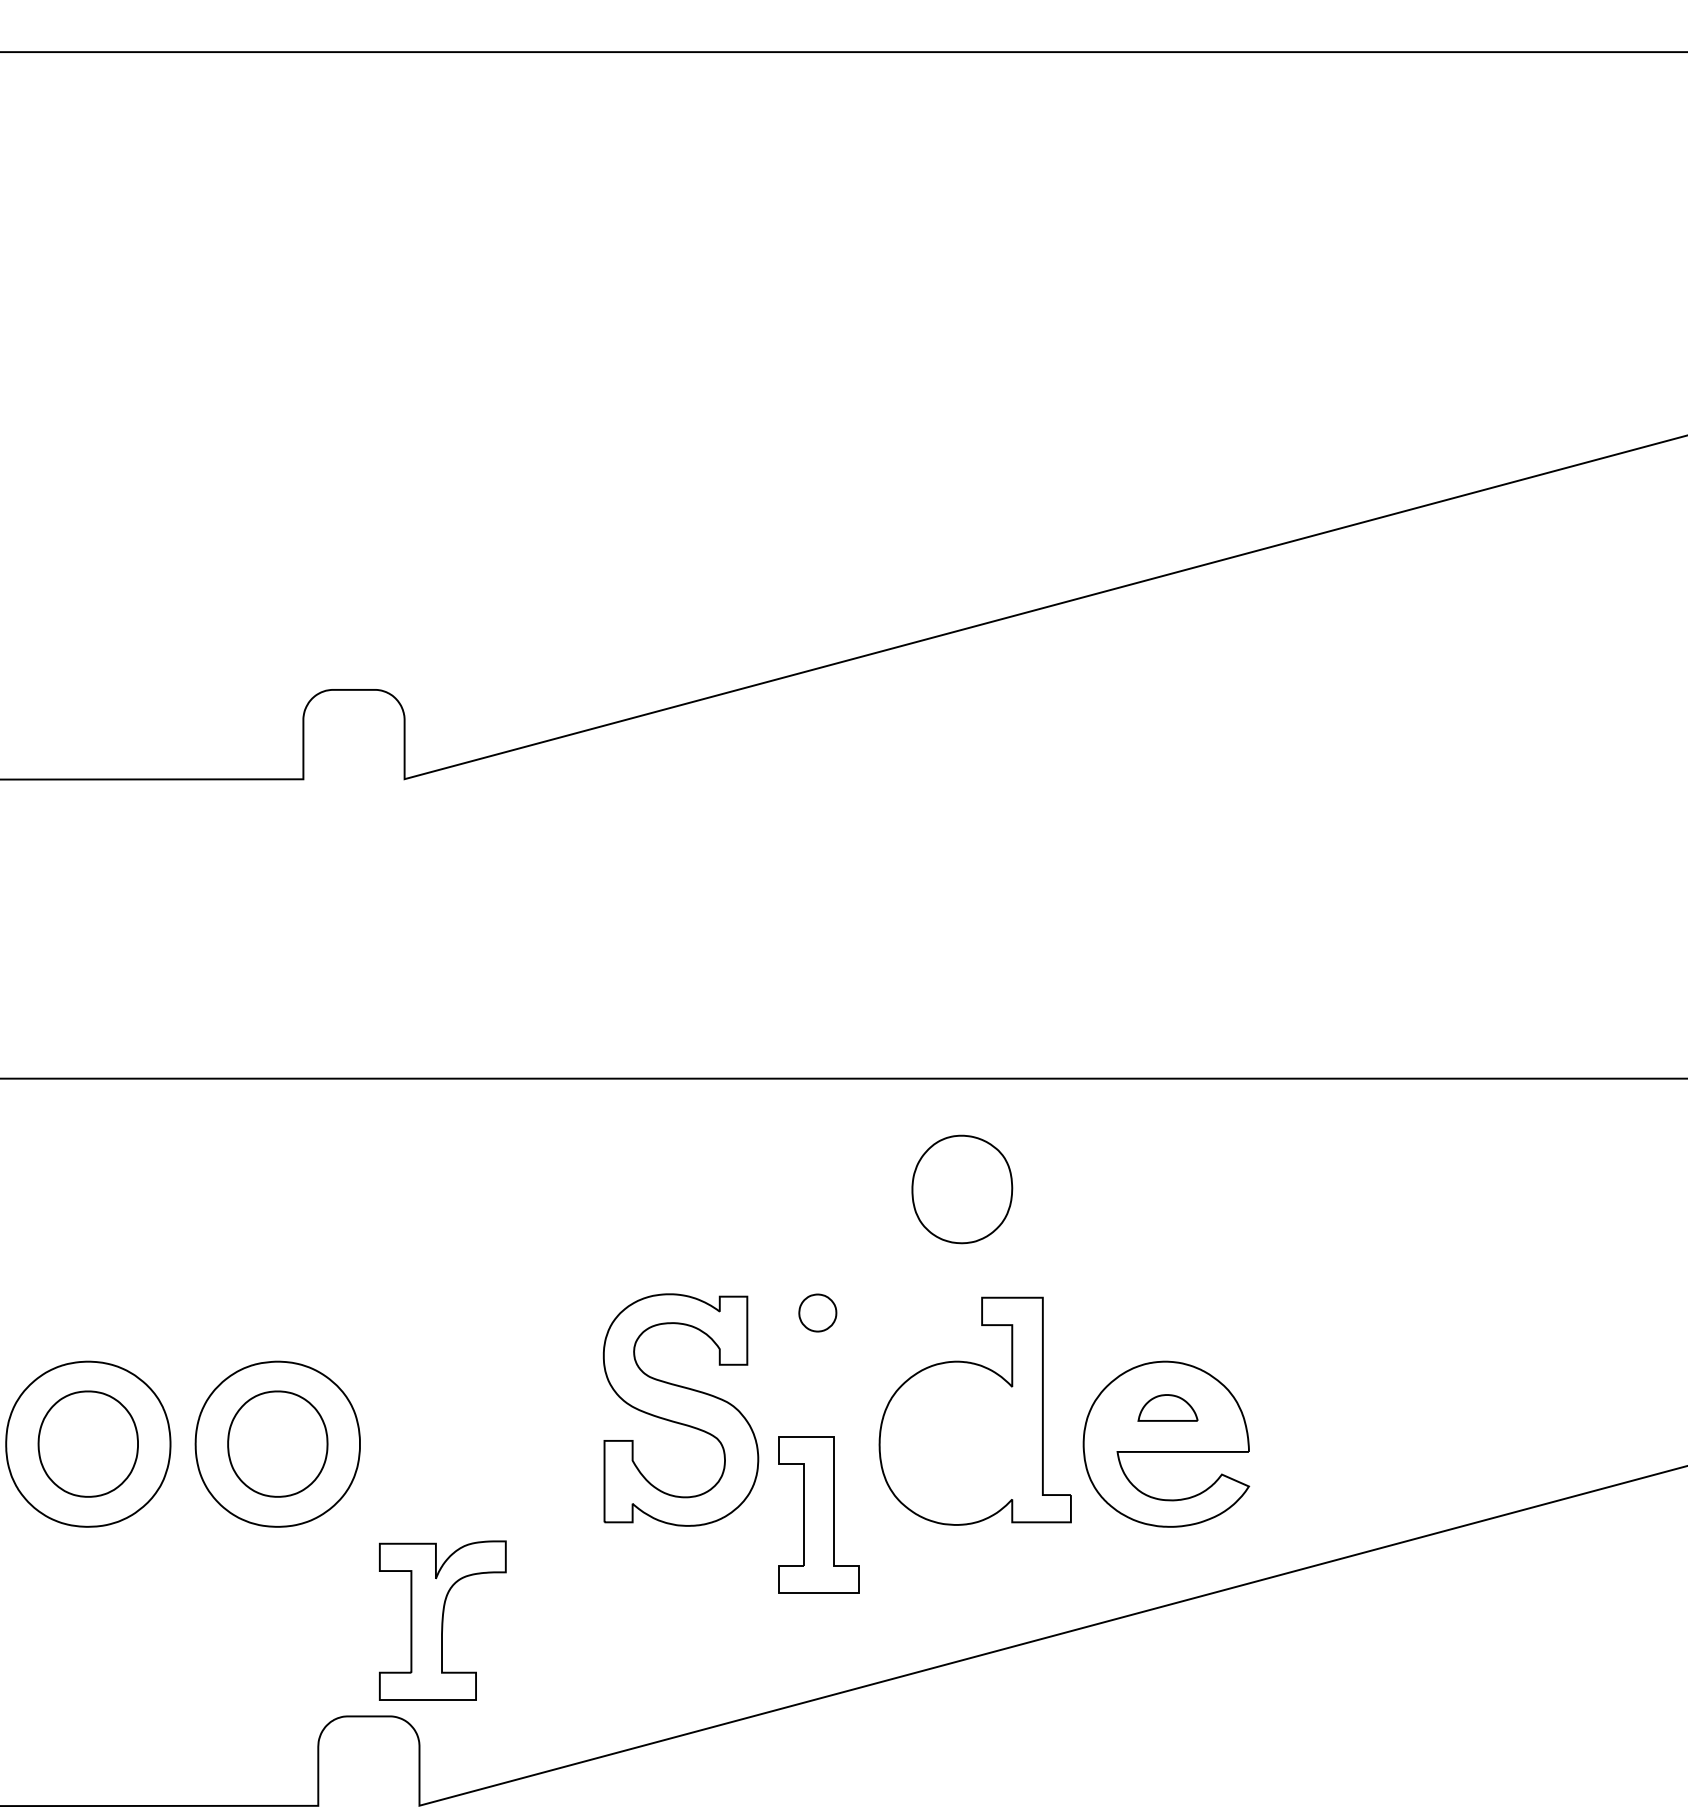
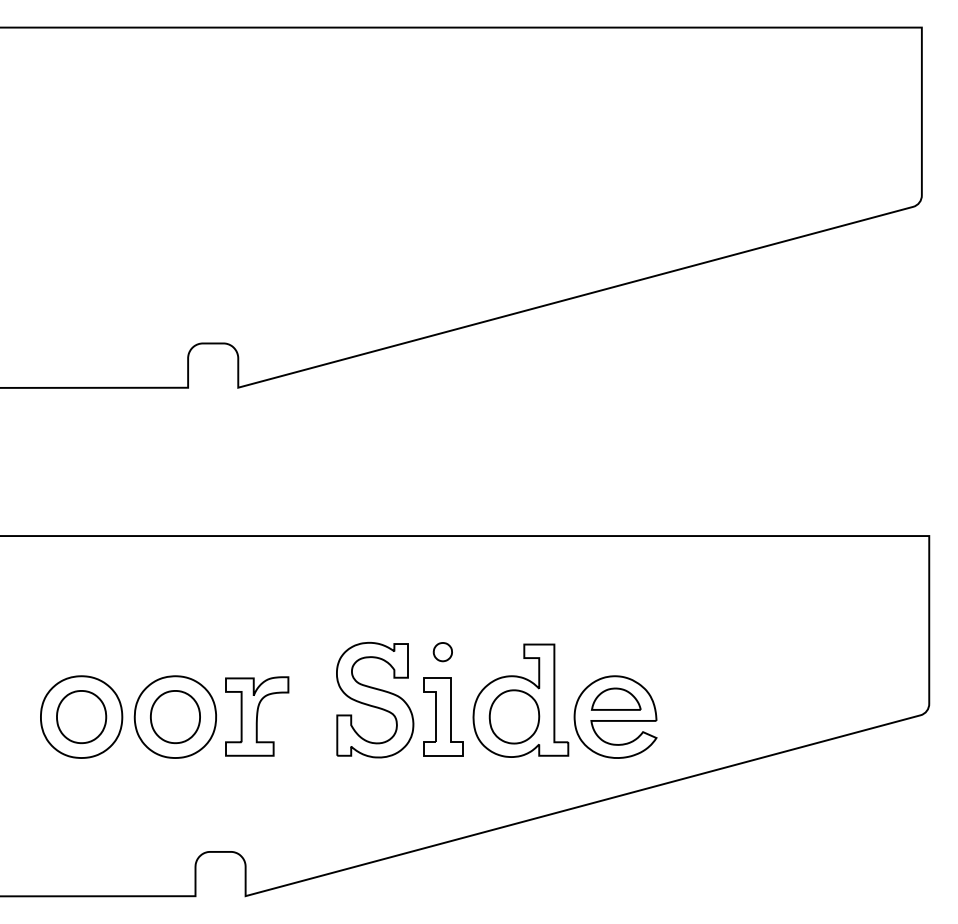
part: (962, 1188) -> (514, 716), moved
part: (1168, 1406) -> (616, 698), size x1.67
part: (818, 1513) -> (443, 716), moved
part: (443, 1620) -> (257, 716), moved

